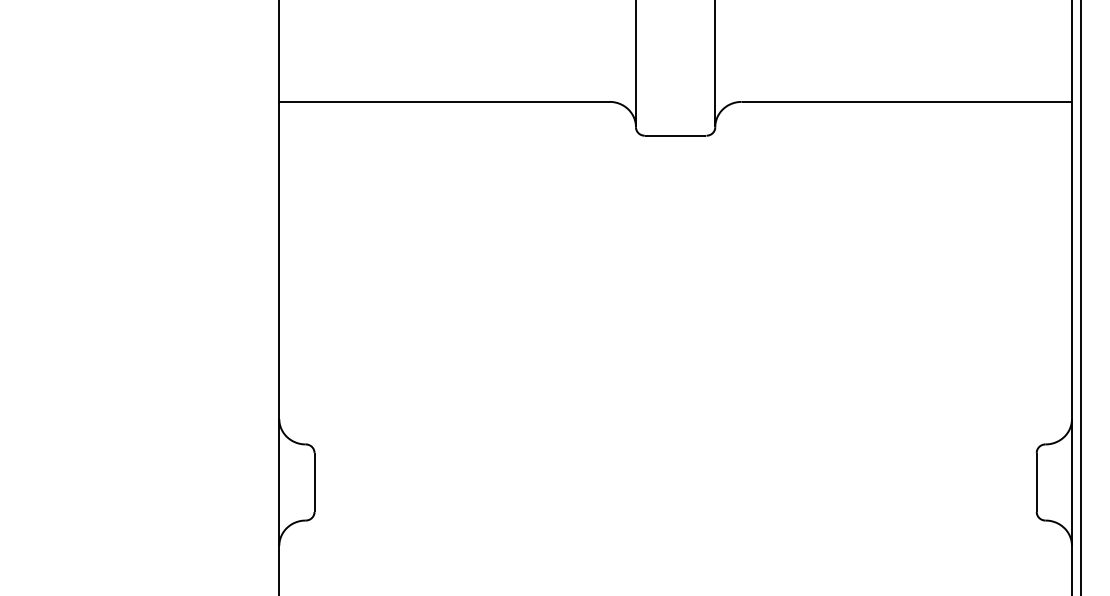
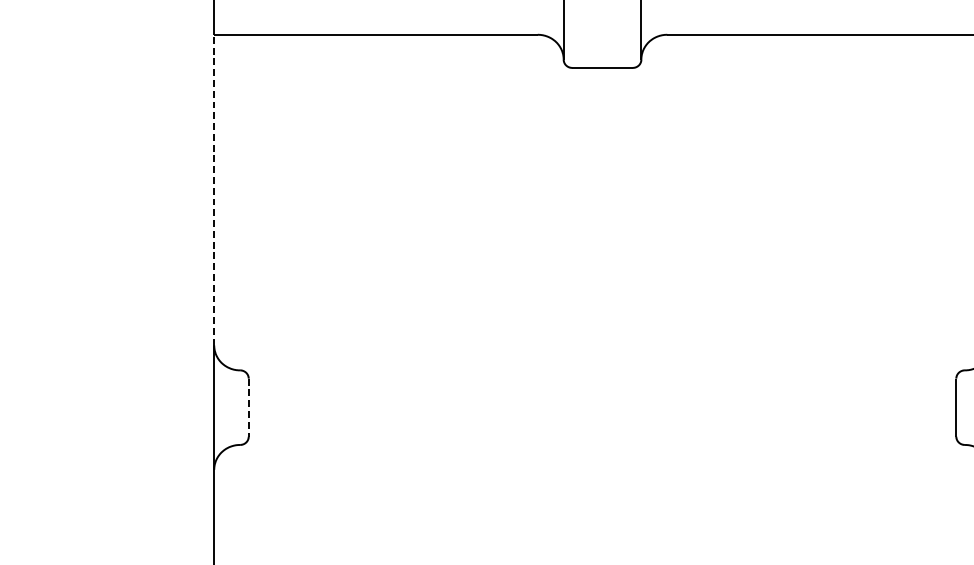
line: (279, 260) -> (214, 190), solid -> dashed
line: (314, 482) -> (248, 407), solid -> dashed

